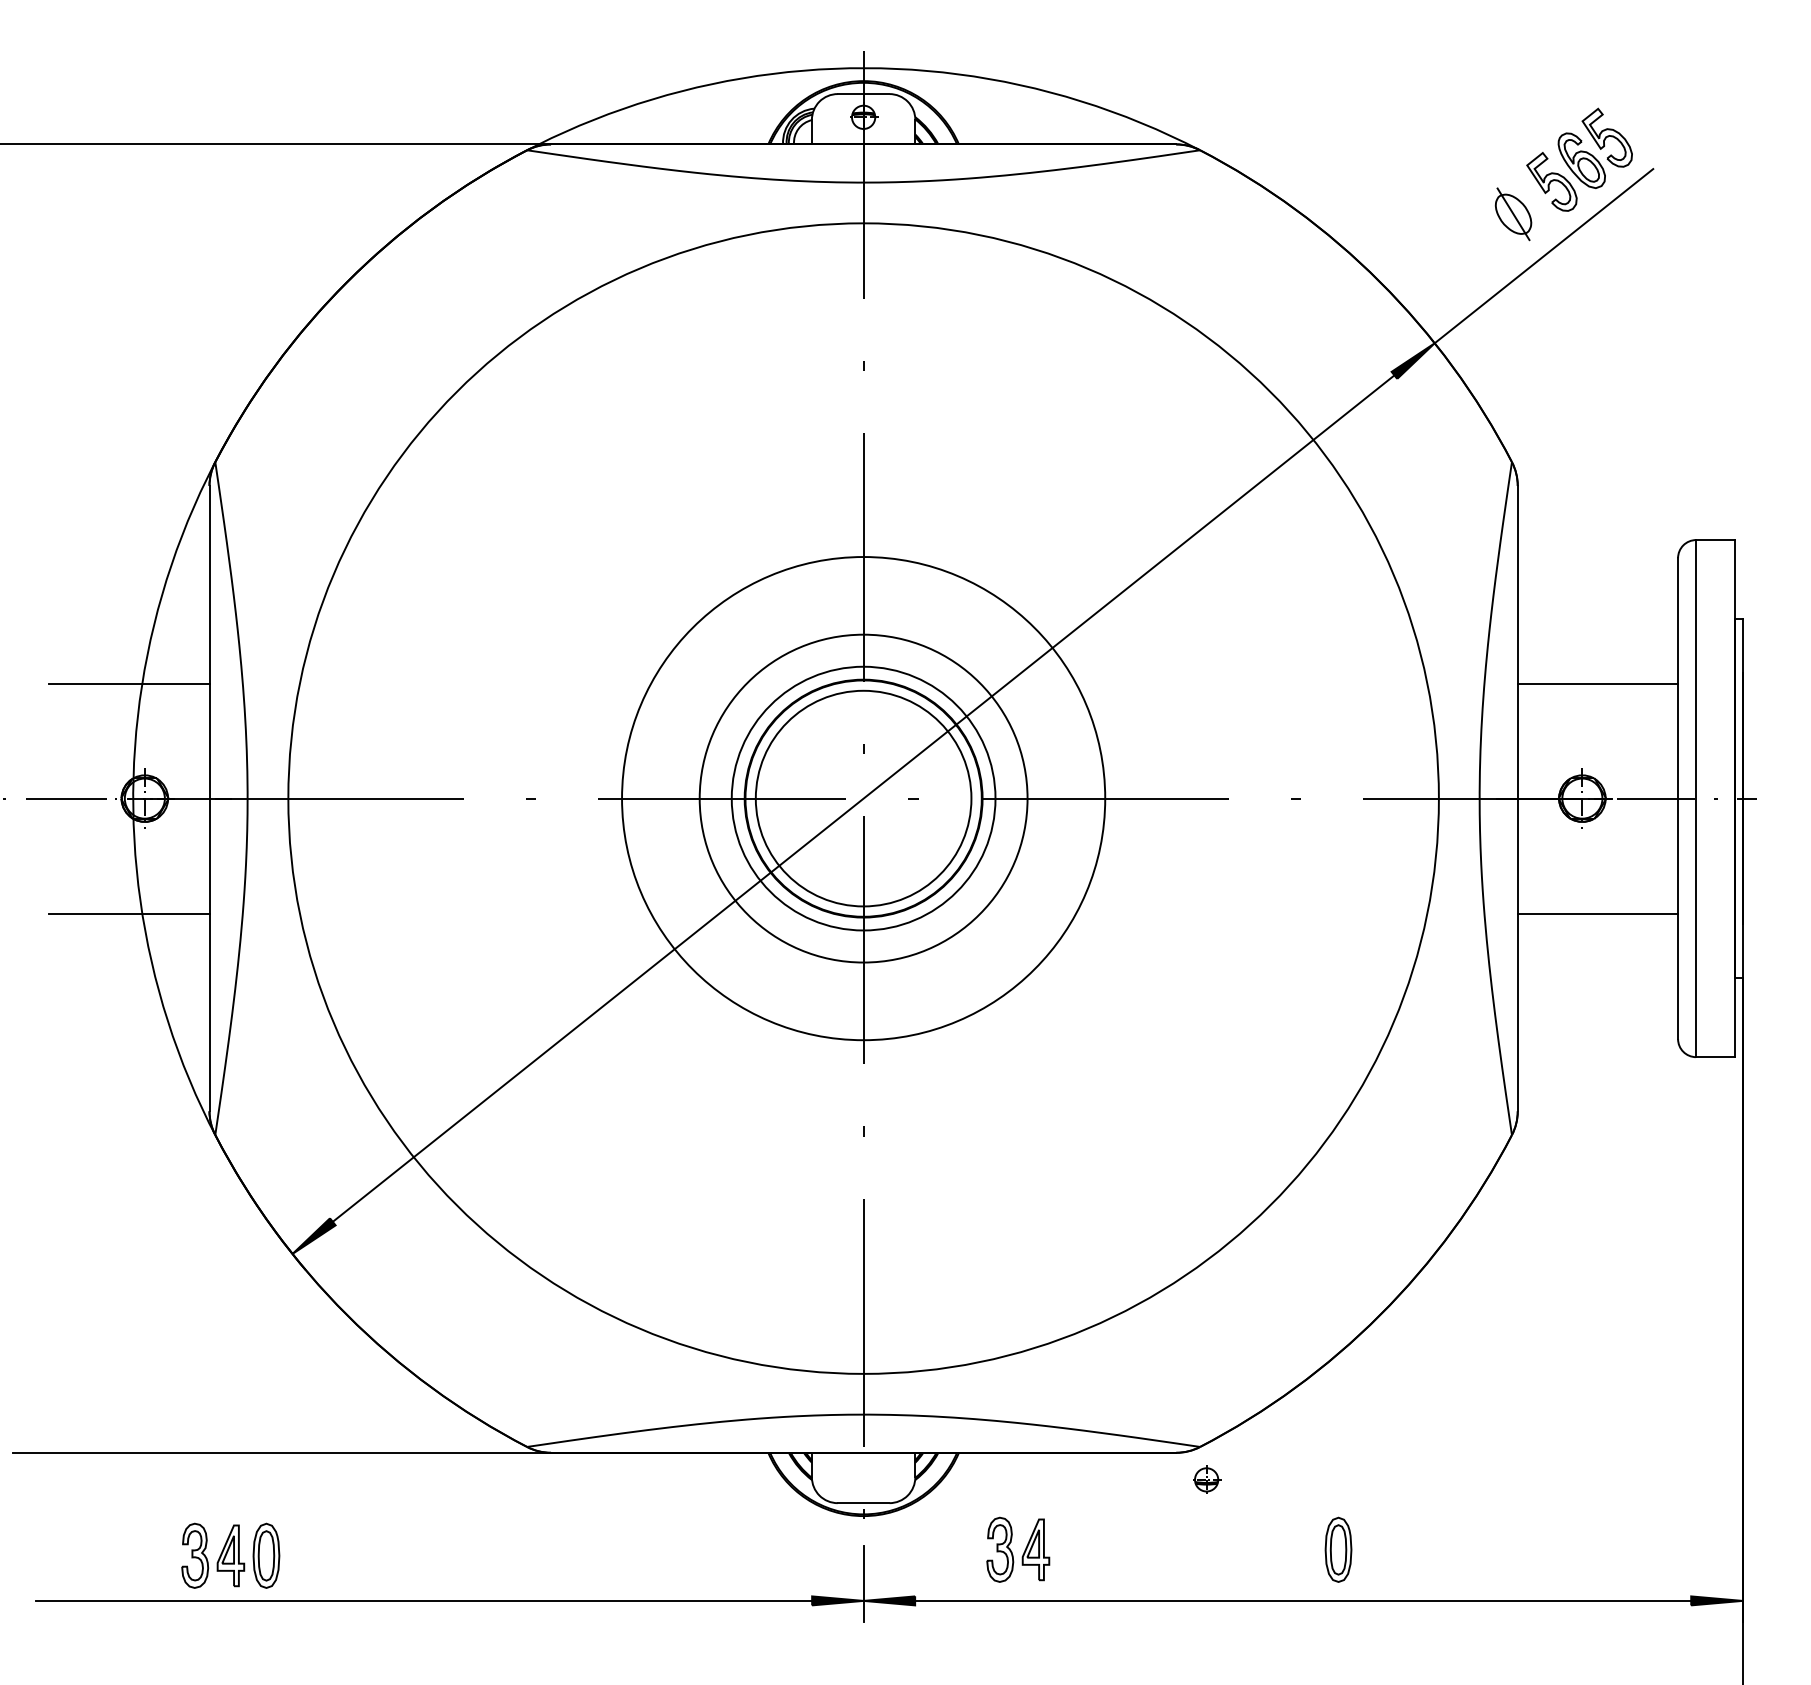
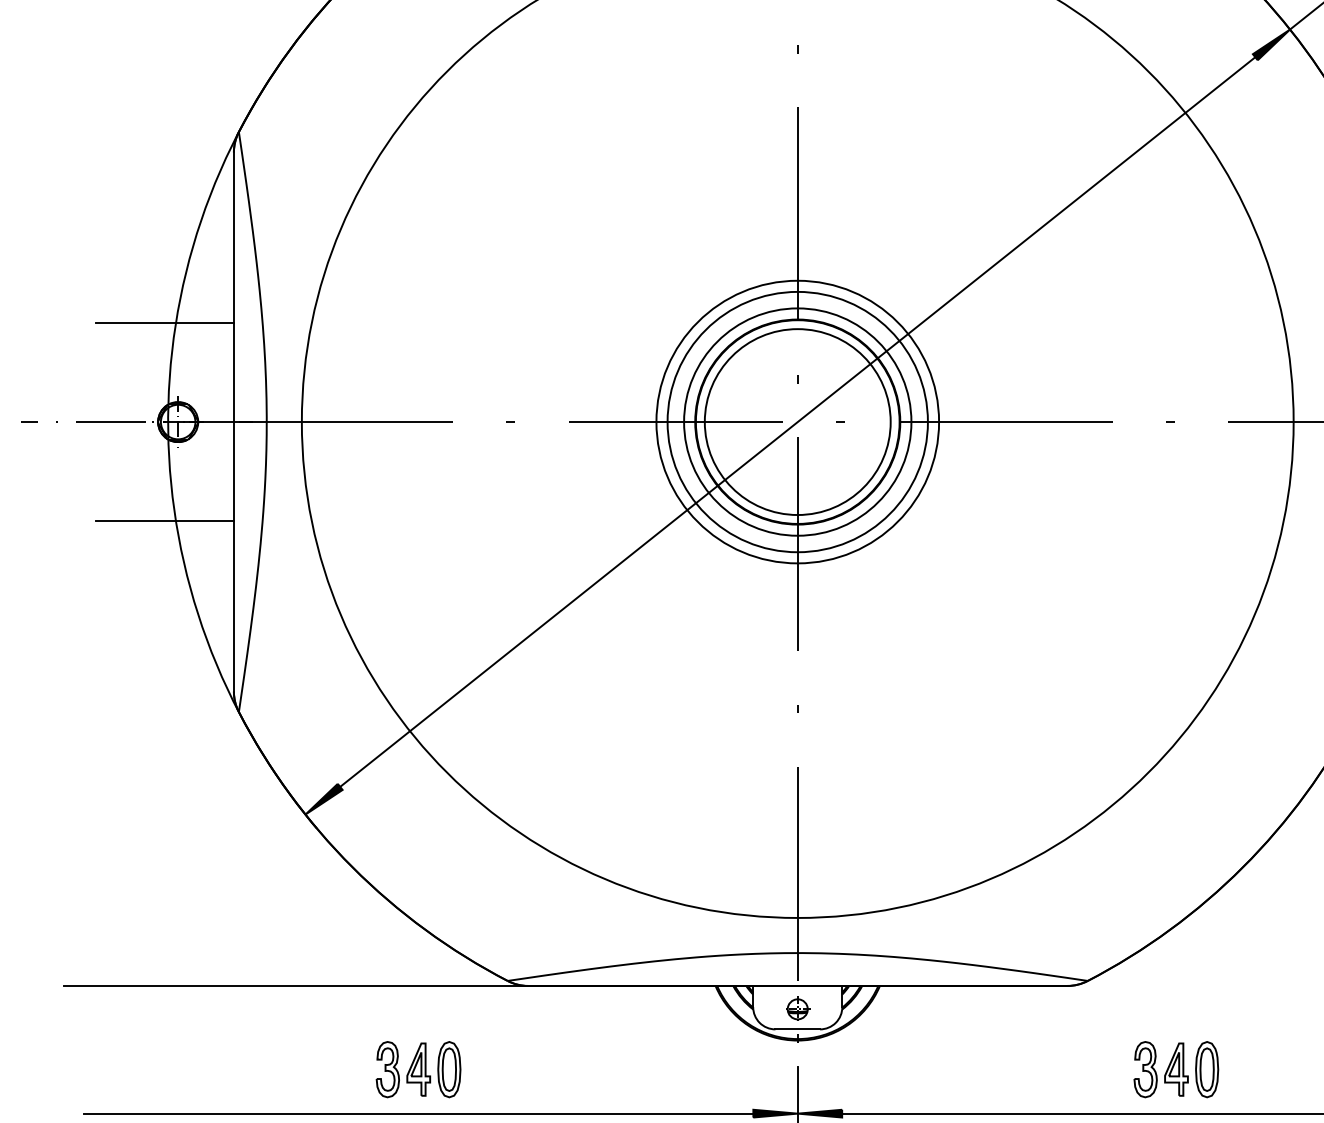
circle: (863, 798) -> (797, 421), size x0.62
part: (1207, 1479) -> (798, 1008), moved
part: (1018, 1549) -> (1161, 1069), moved
part: (230, 1555) -> (418, 1069), moved

